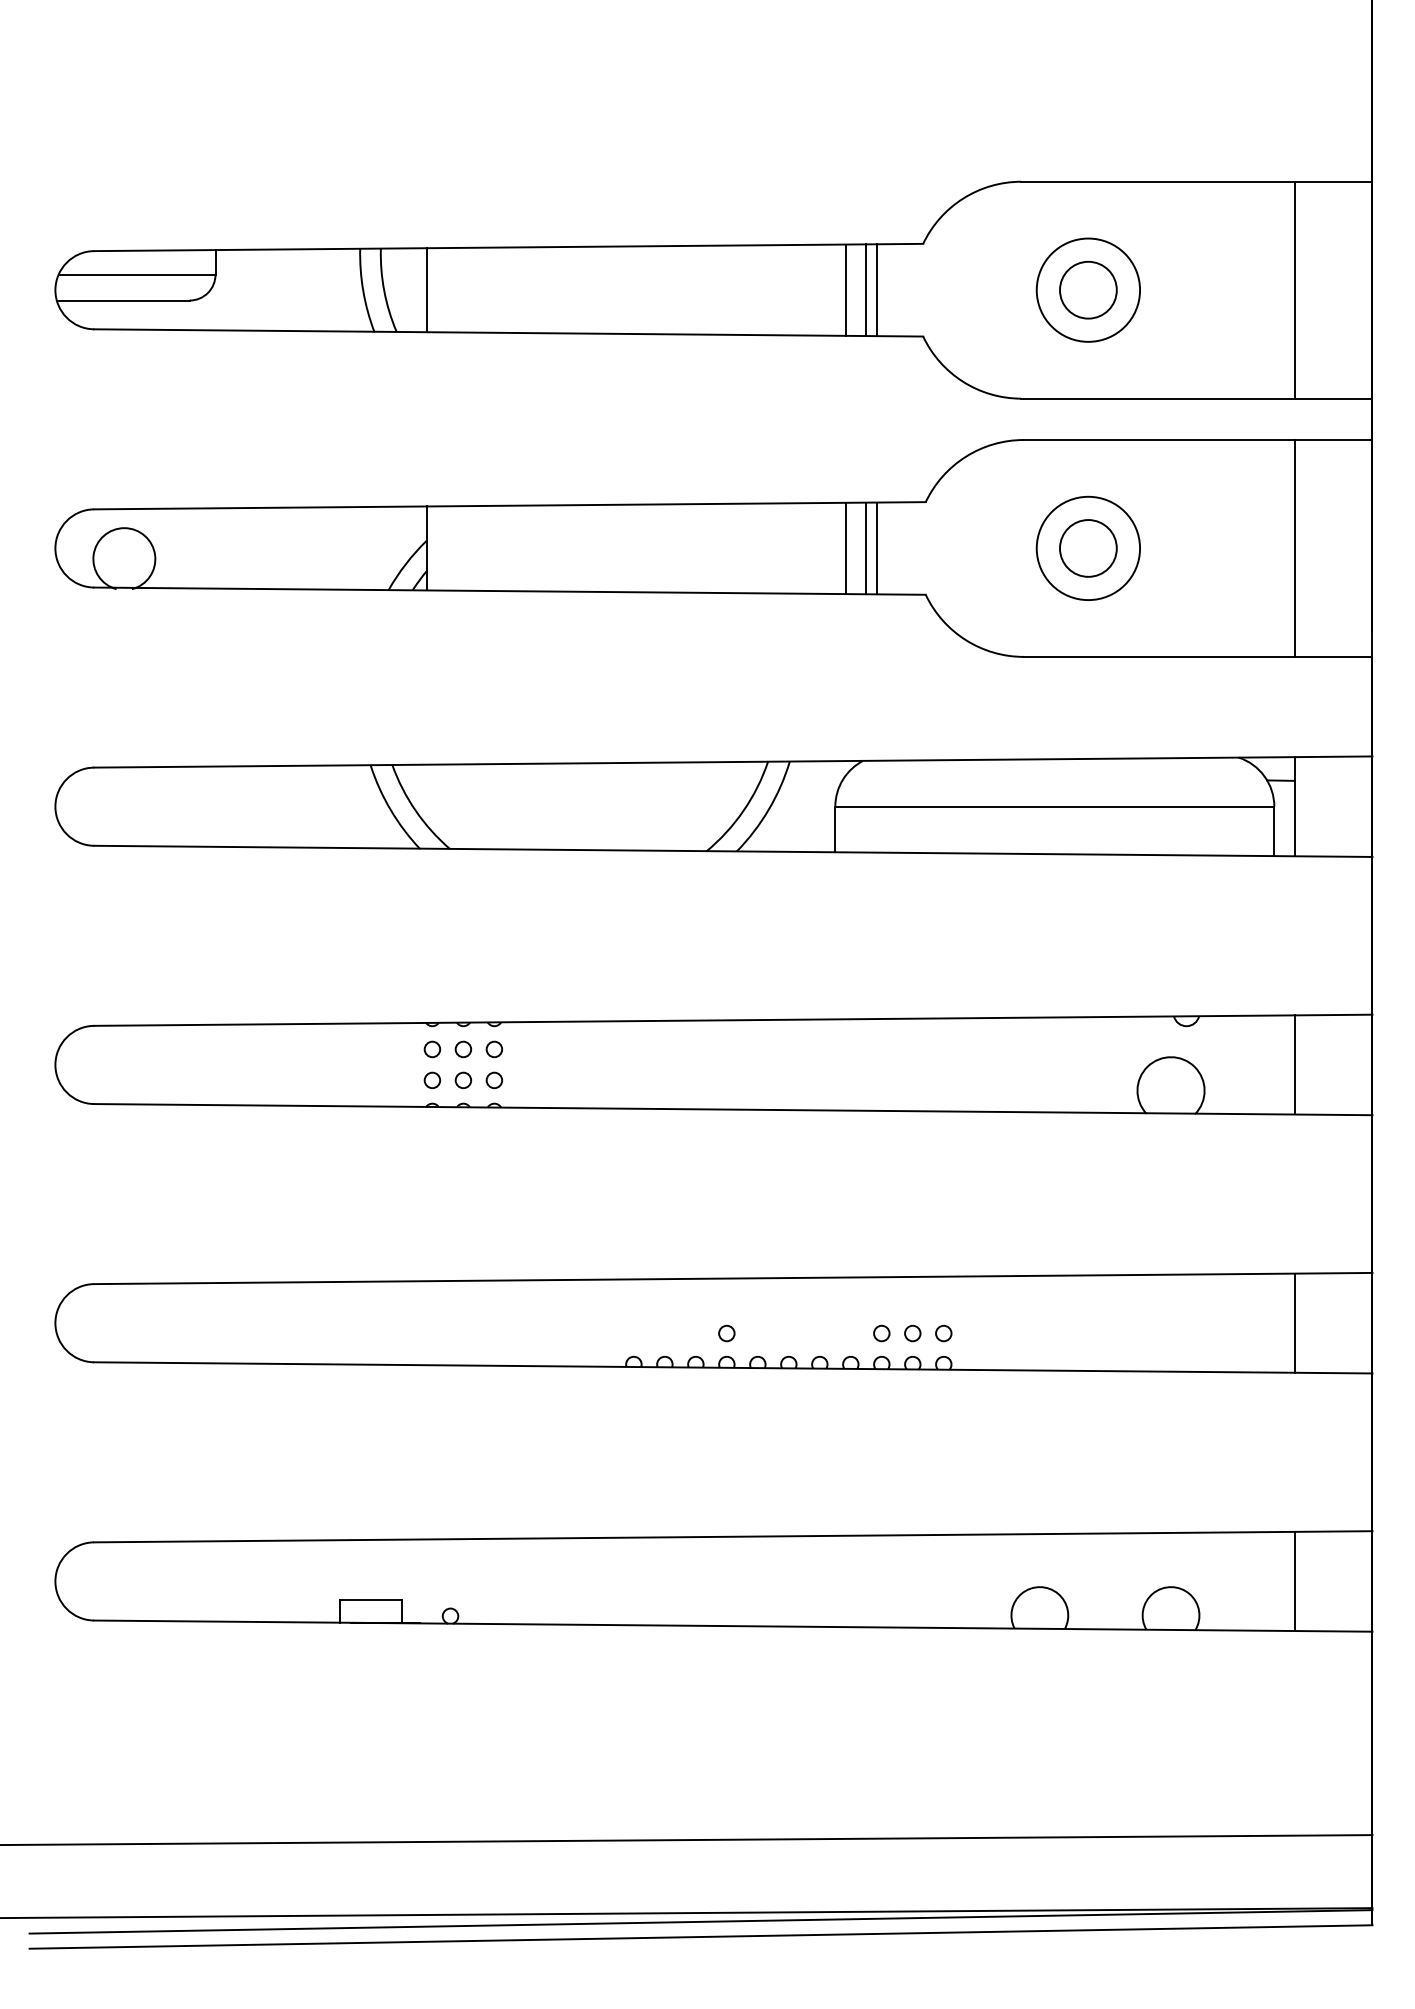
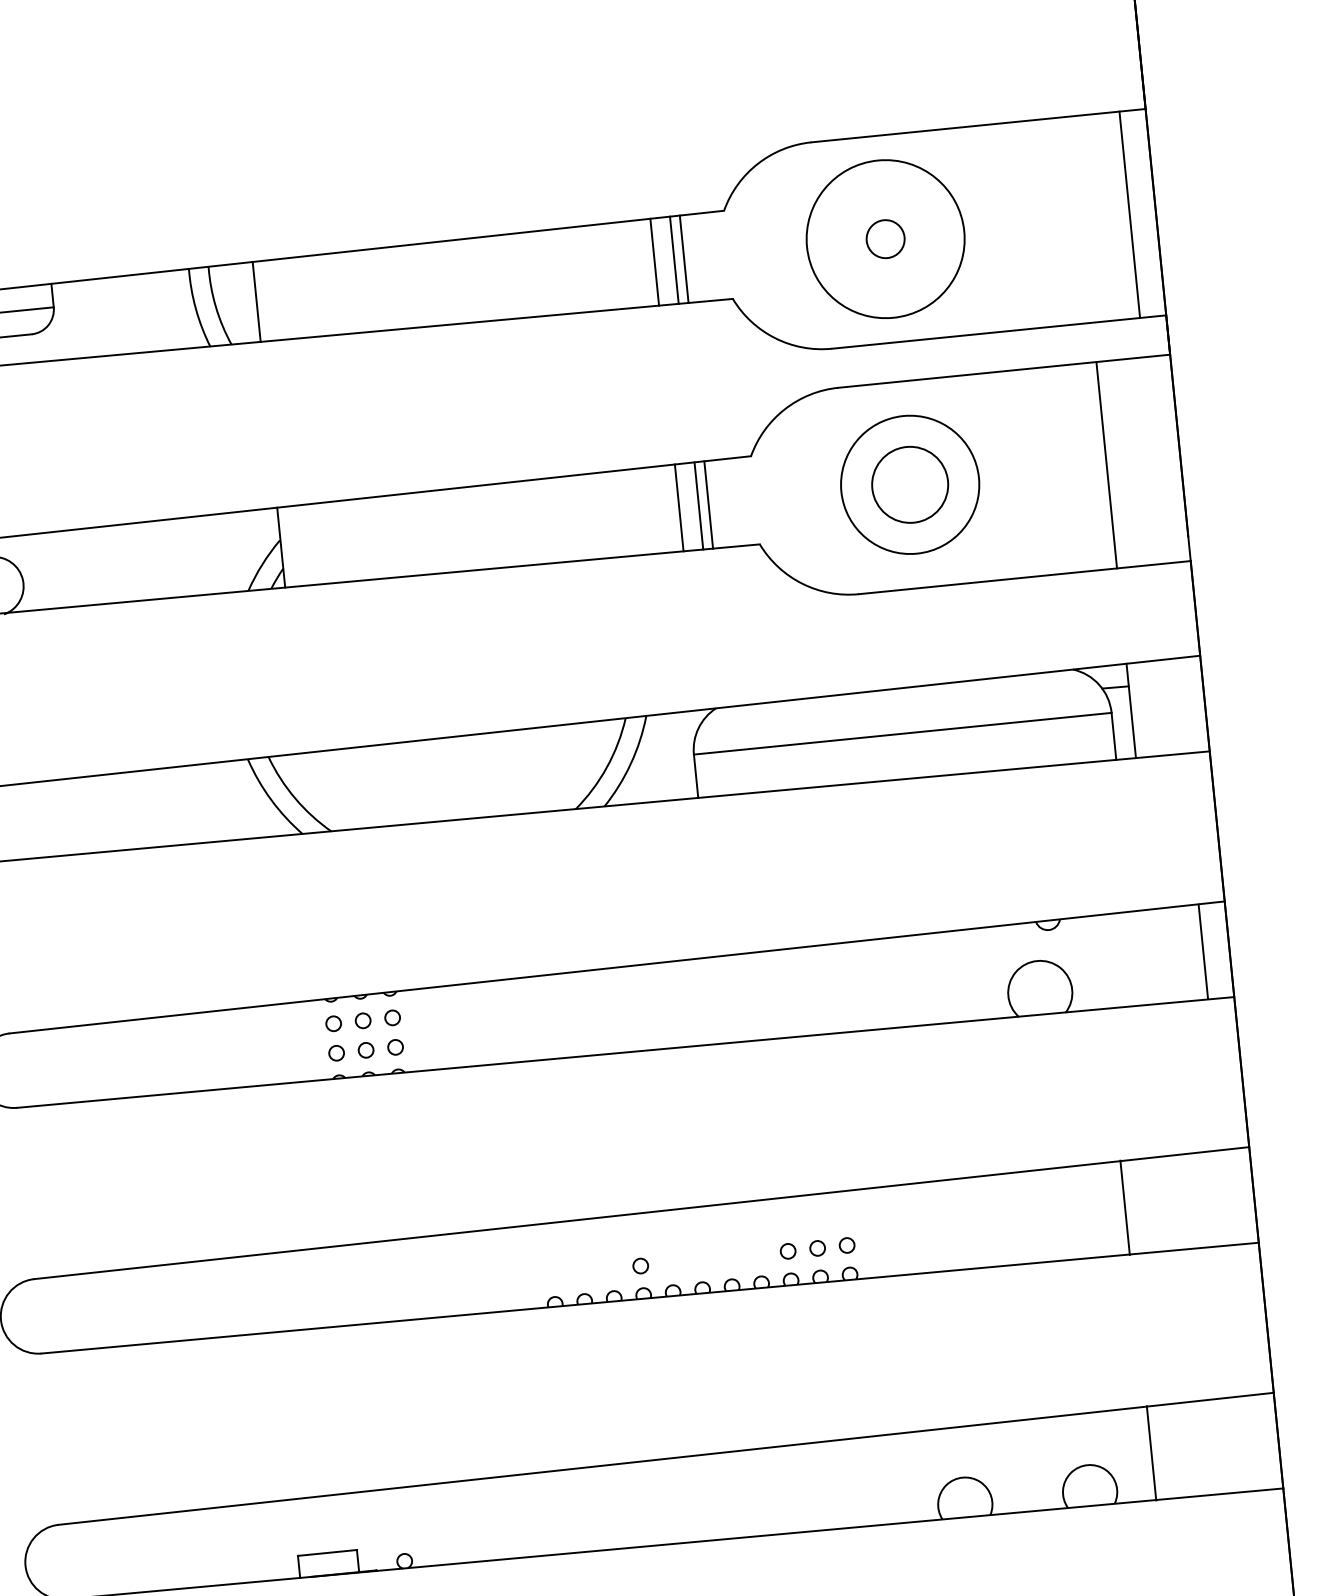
circle: (1088, 289) -> (885, 238), size x0.7
circle: (1088, 289) -> (885, 238), size x1.6
line: (1295, 289) -> (1130, 214), moved
circle: (1088, 548) -> (910, 484), size x1.4
circle: (1088, 548) -> (910, 484), size x1.4
line: (1295, 1064) -> (1203, 951), moved
line: (1295, 1322) -> (1125, 1207), moved
line: (1295, 1580) -> (1151, 1452), moved

